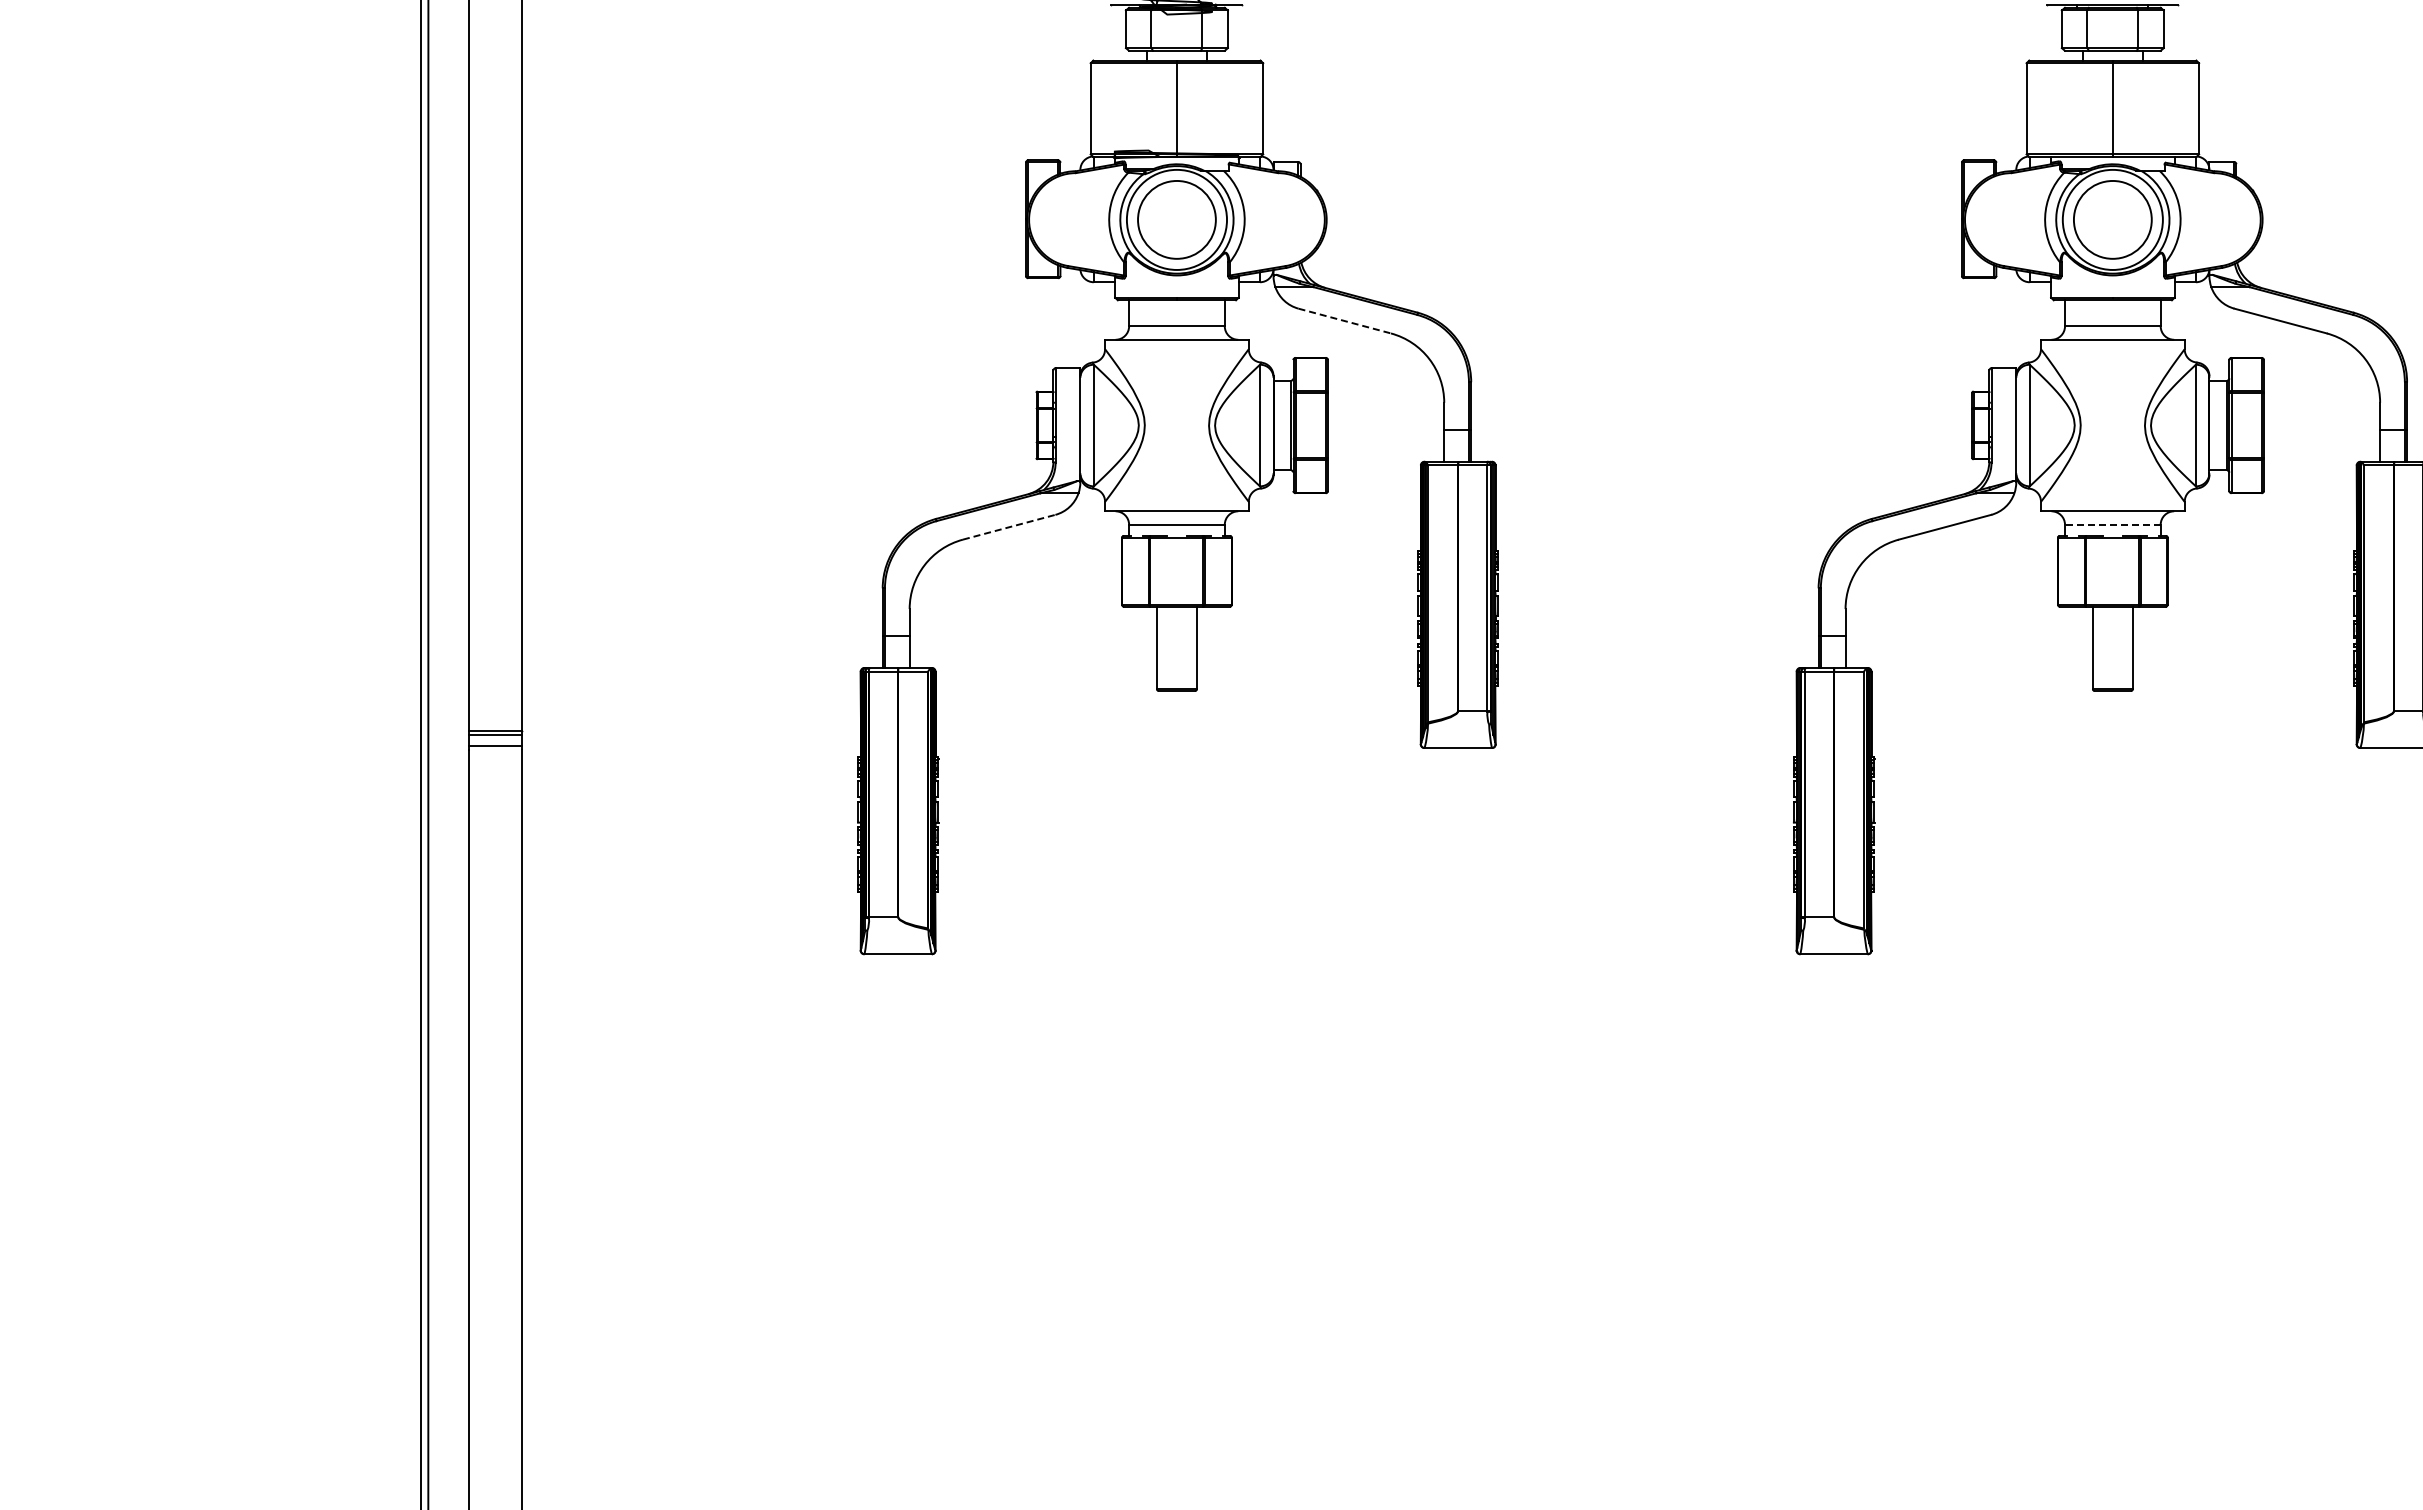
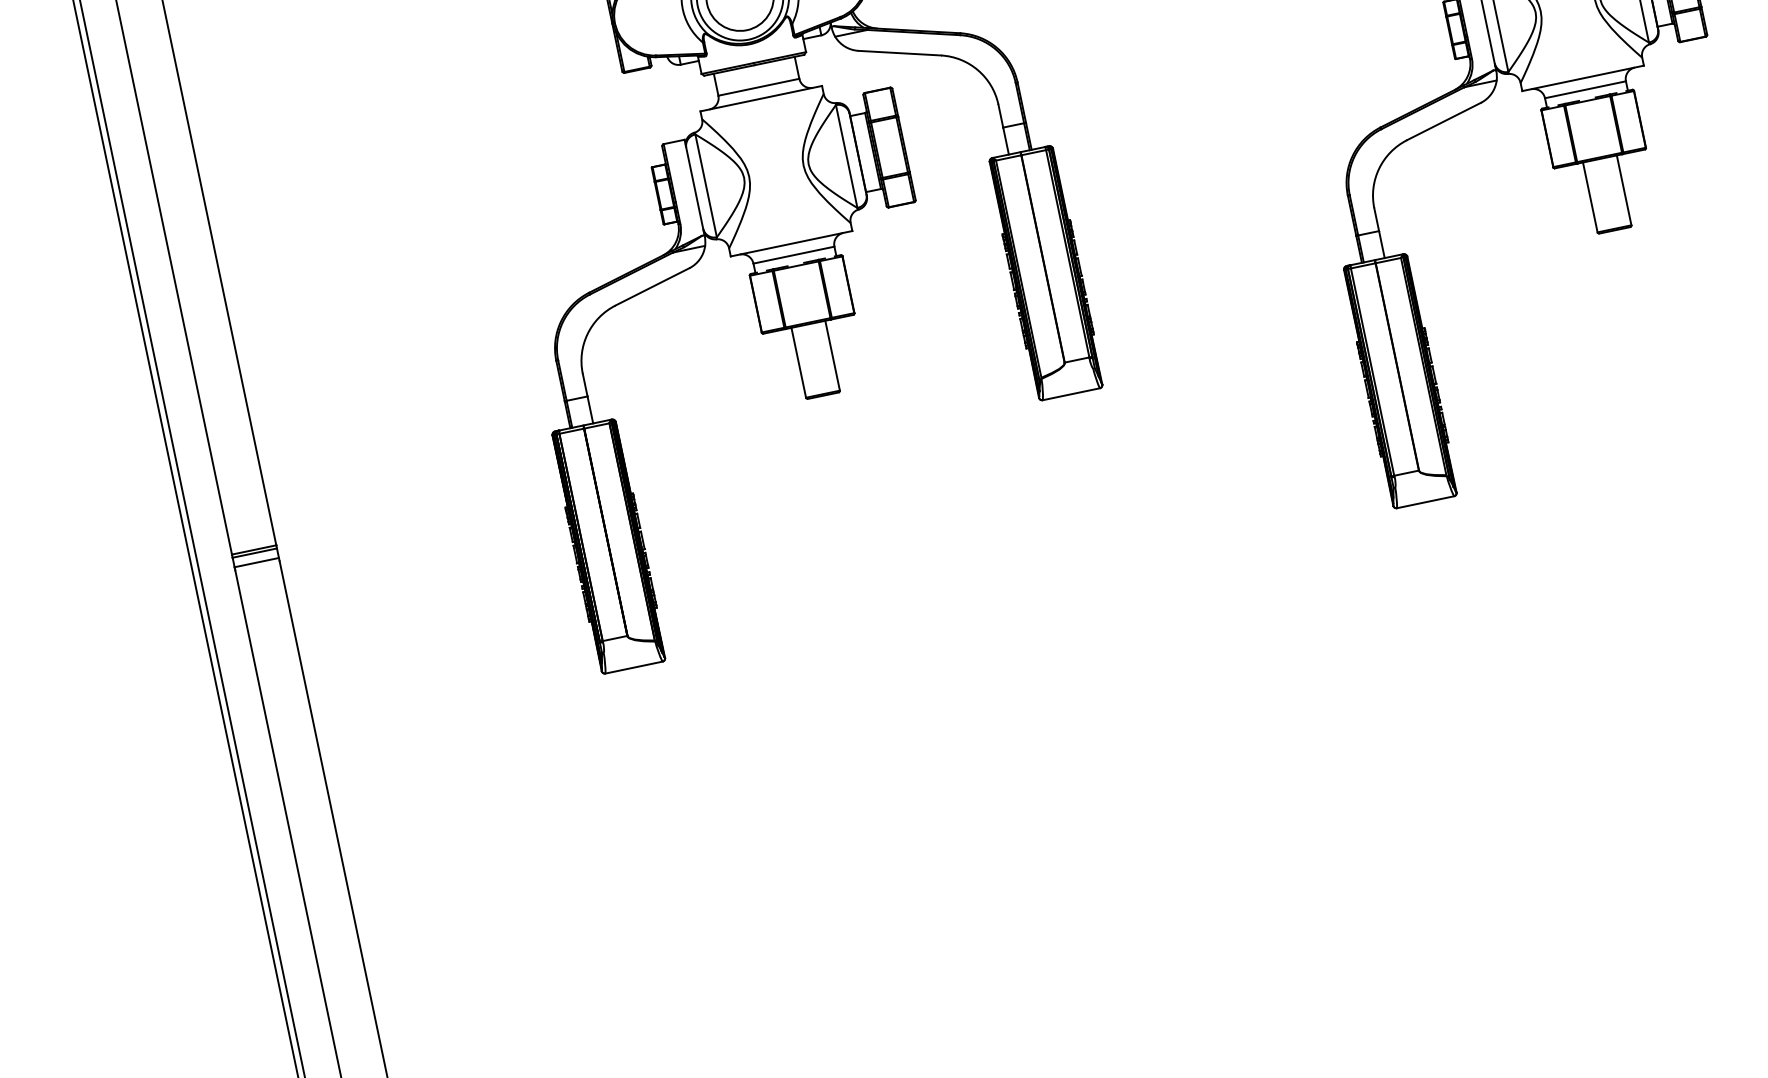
line: (1344, 321) -> (899, 53), dashed -> solid
line: (2112, 524) -> (1585, 89), dashed -> solid
line: (1009, 527) -> (652, 287), dashed -> solid

